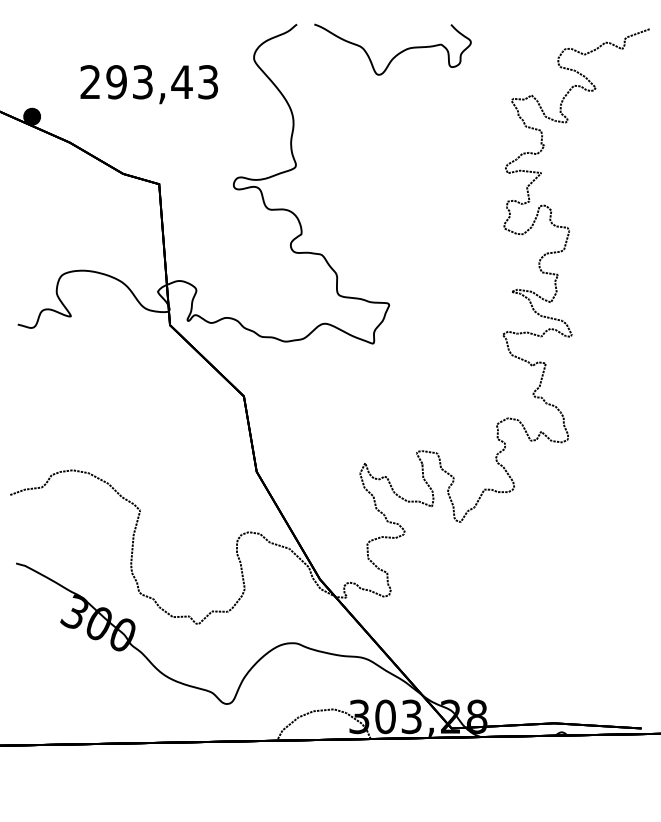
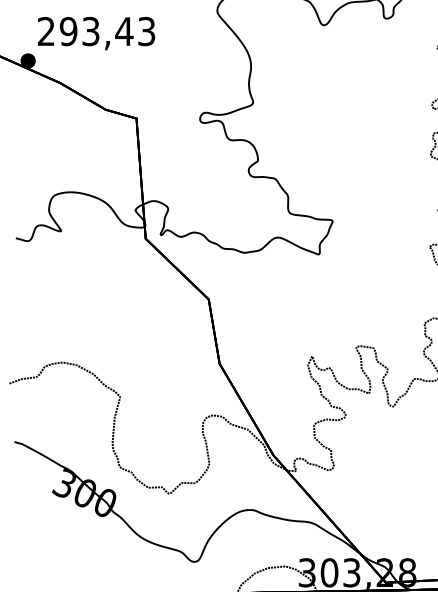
text: (148, 84) -> (95, 33), moved

